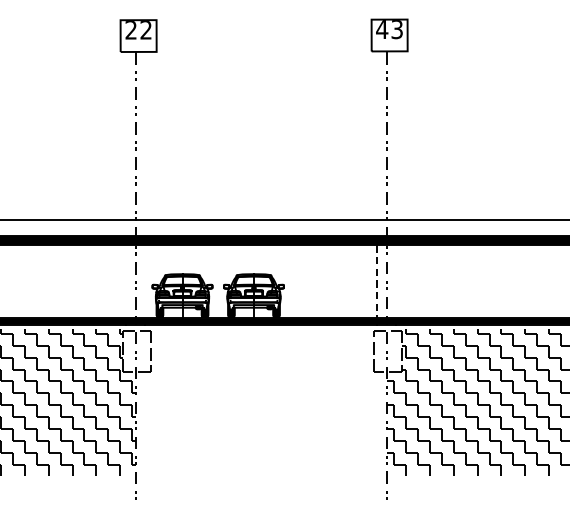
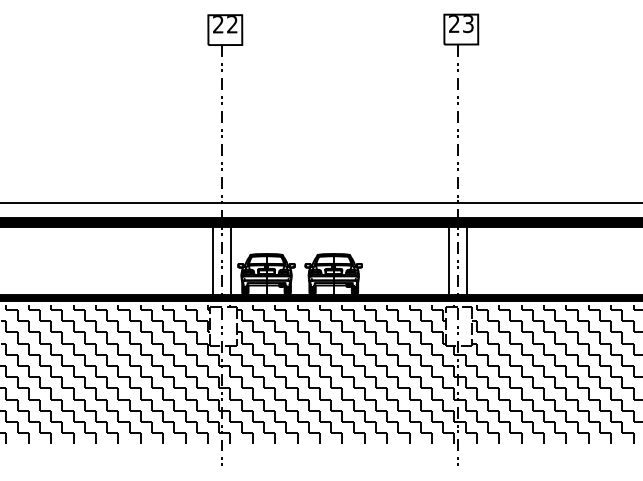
text: (382, 29) -> (454, 23), 43 -> 23
line: (126, 281) -> (213, 260), added
line: (145, 281) -> (231, 260), added
line: (396, 281) -> (467, 260), added
line: (377, 282) -> (449, 261), dashed -> solid
hatch: (261, 402) -> (340, 374), added

